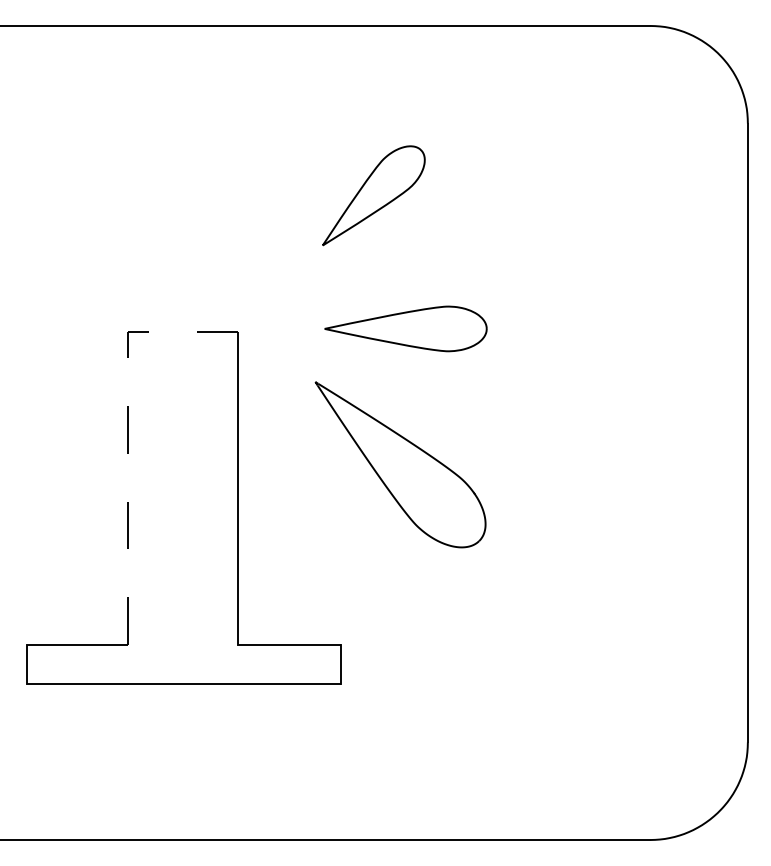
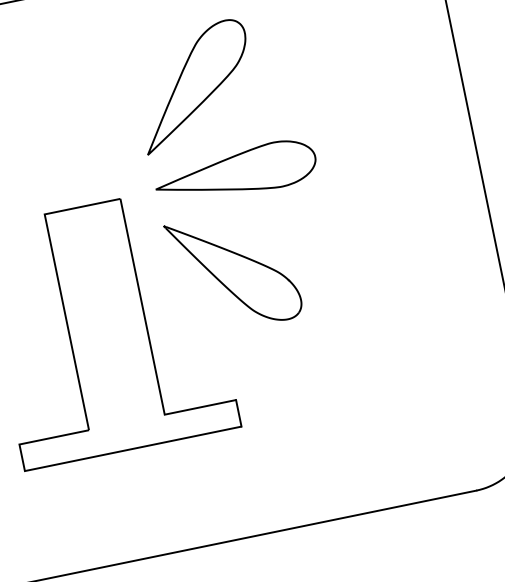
part: (373, 195) -> (194, 85), size x1.67
part: (405, 328) -> (235, 173), size x1.43
line: (127, 432) -> (58, 283), dashed -> solid
part: (400, 464) -> (234, 270), moved

